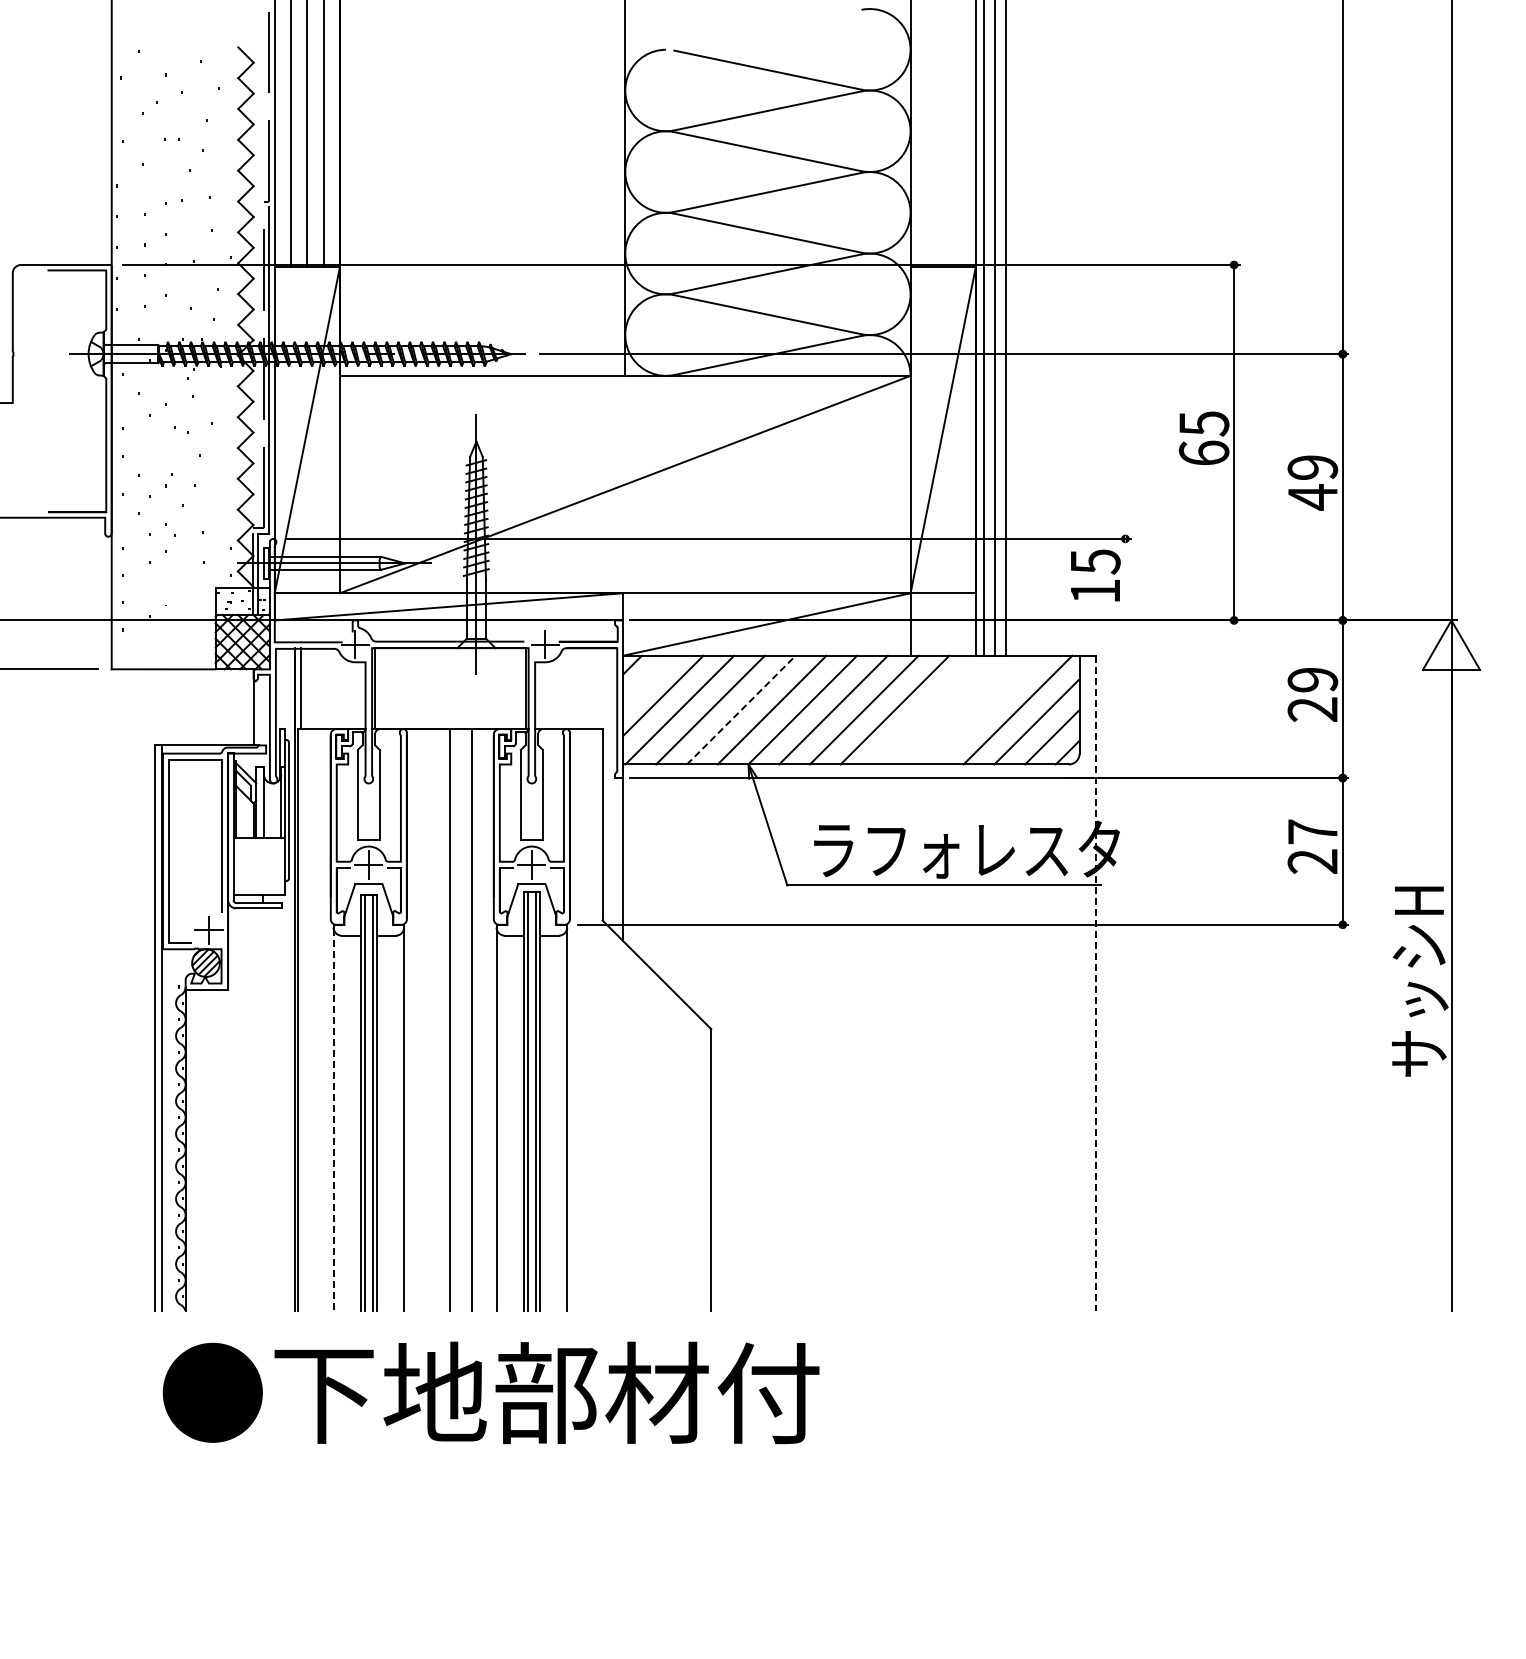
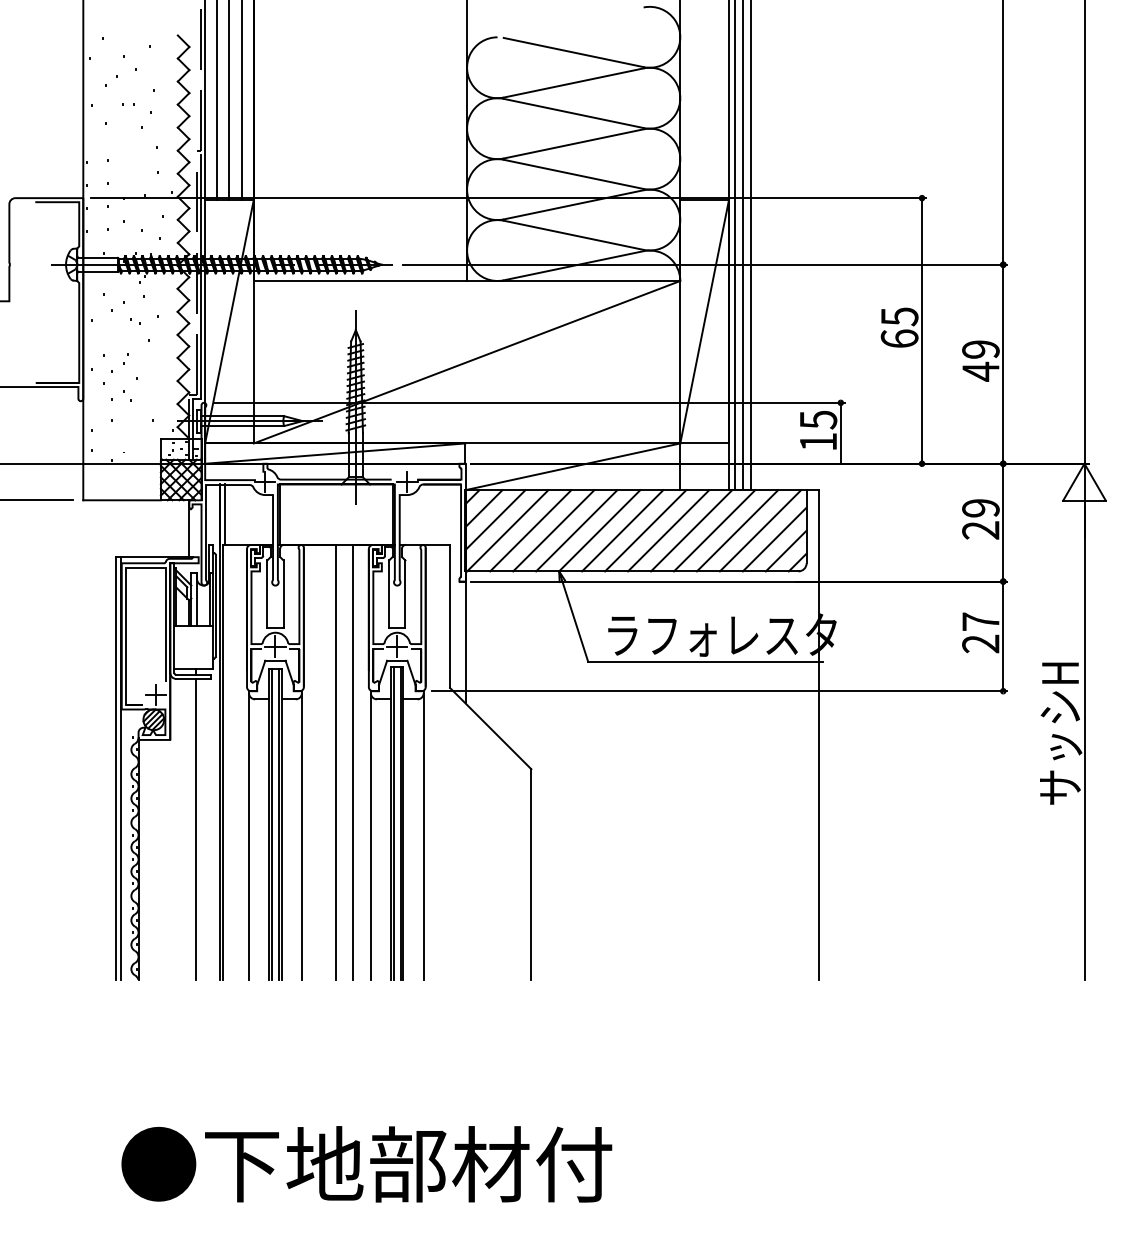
line: (1125, 579) -> (840, 433), added
line: (647, 680) -> (483, 508), added
line: (925, 709) -> (691, 530), added
line: (956, 709) -> (714, 530), added
line: (986, 709) -> (737, 530), added
line: (741, 710) -> (553, 531), dashed -> solid
line: (1095, 983) -> (818, 735), dashed -> solid
line: (262, 1109) -> (195, 829), added
line: (333, 1120) -> (249, 837), dashed -> solid
text: (490, 1392) -> (366, 1164), moved

